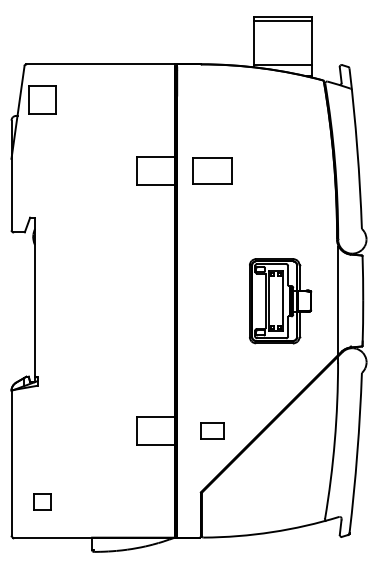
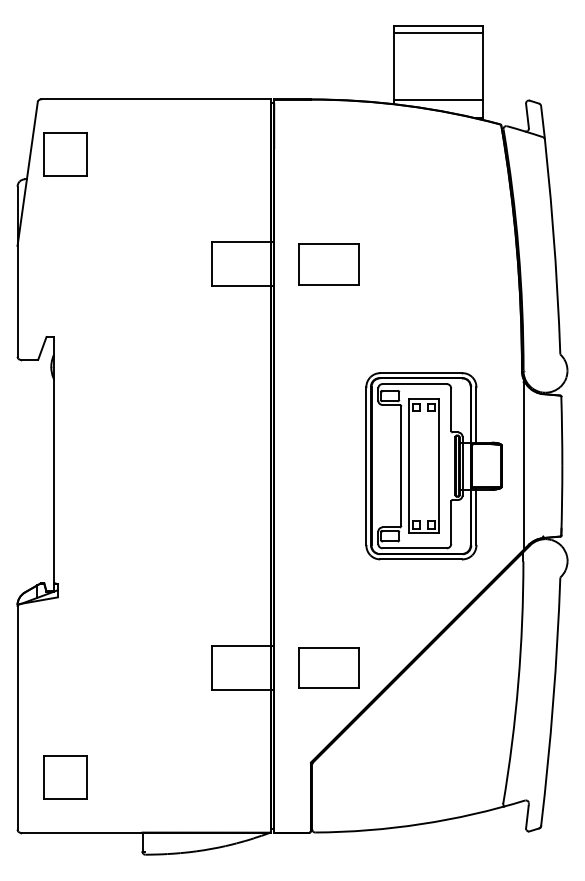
part: (280, 301) -> (434, 466), size x1.43
part: (212, 430) -> (328, 666), size x1.67
part: (42, 501) -> (65, 776), size x1.67

